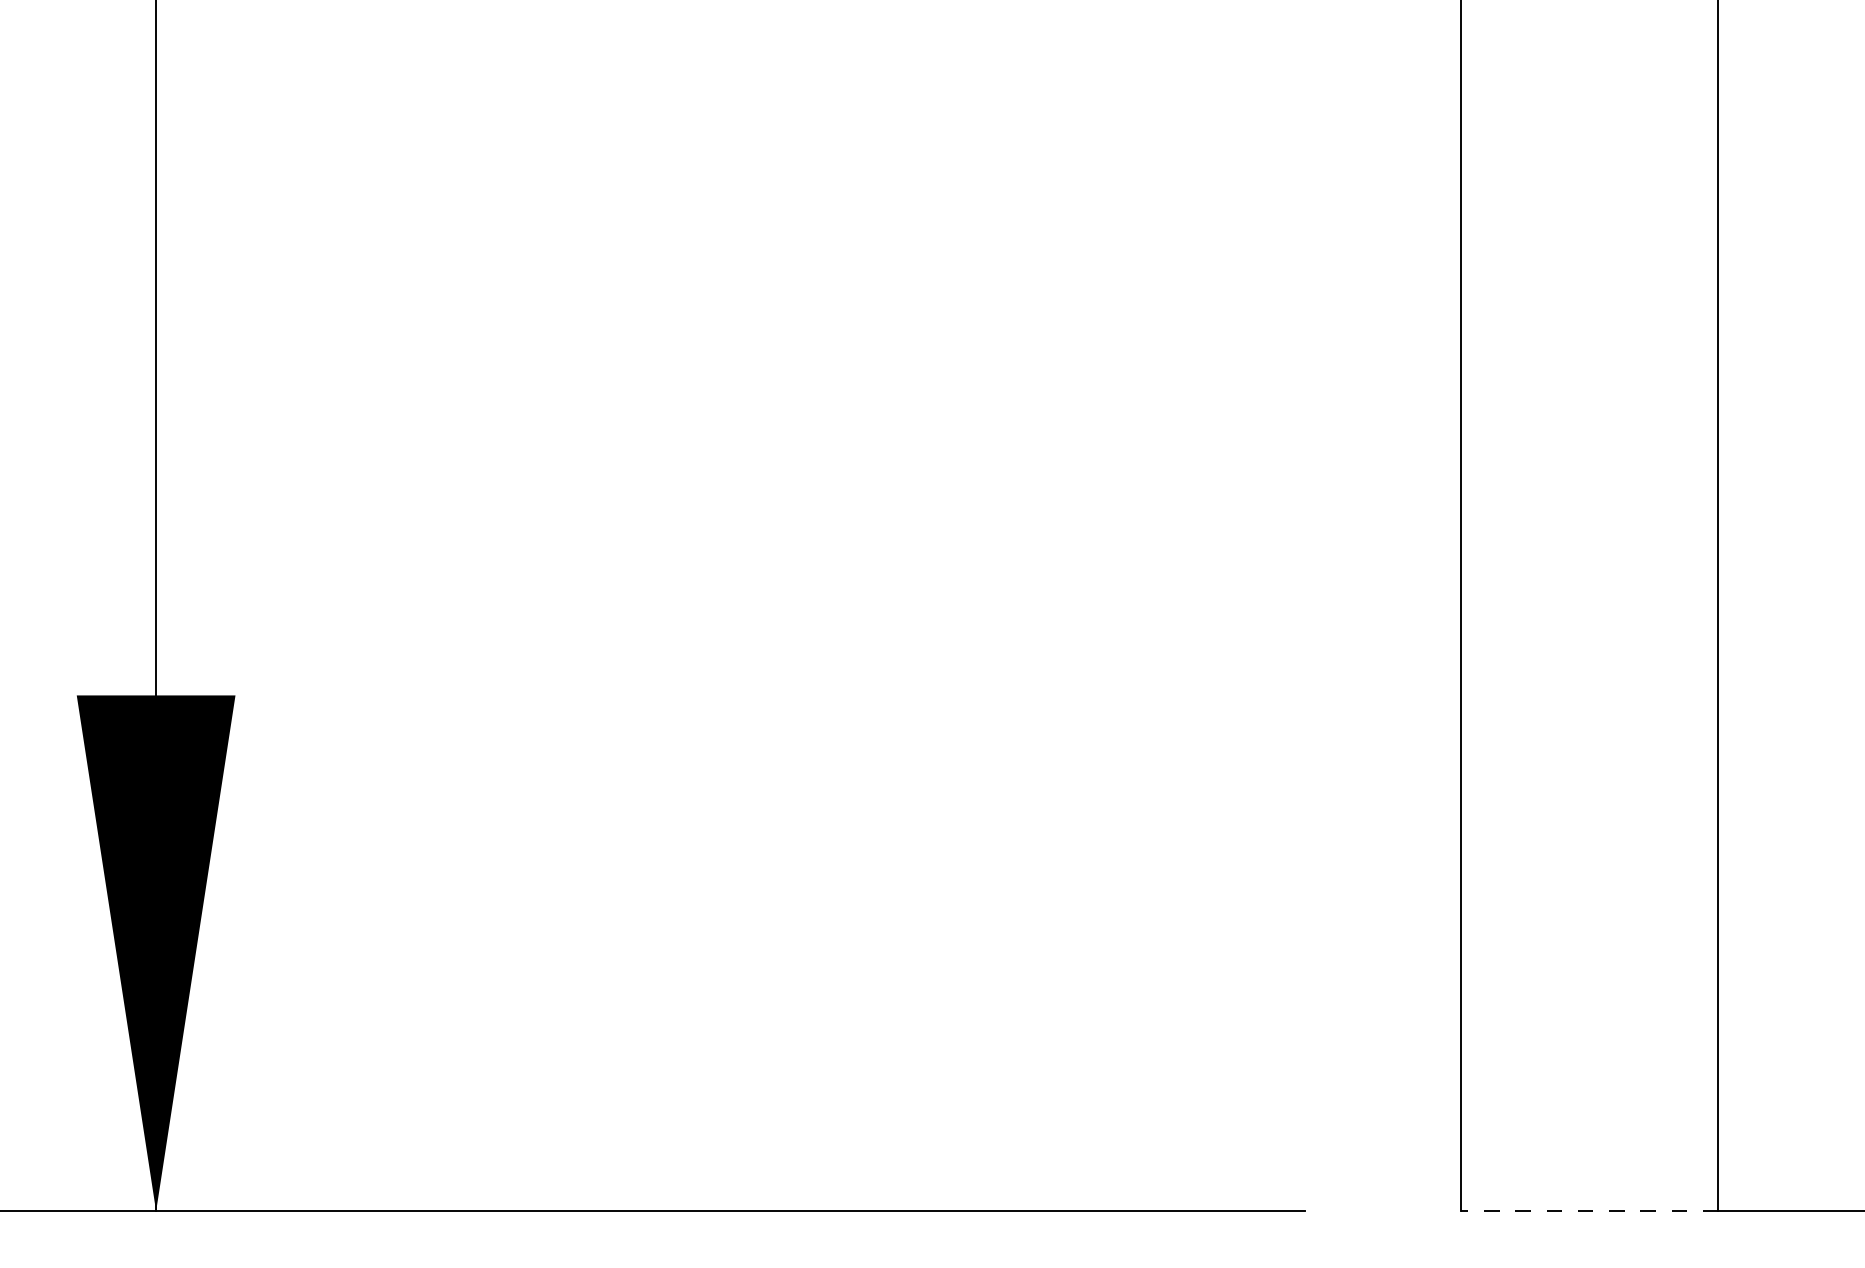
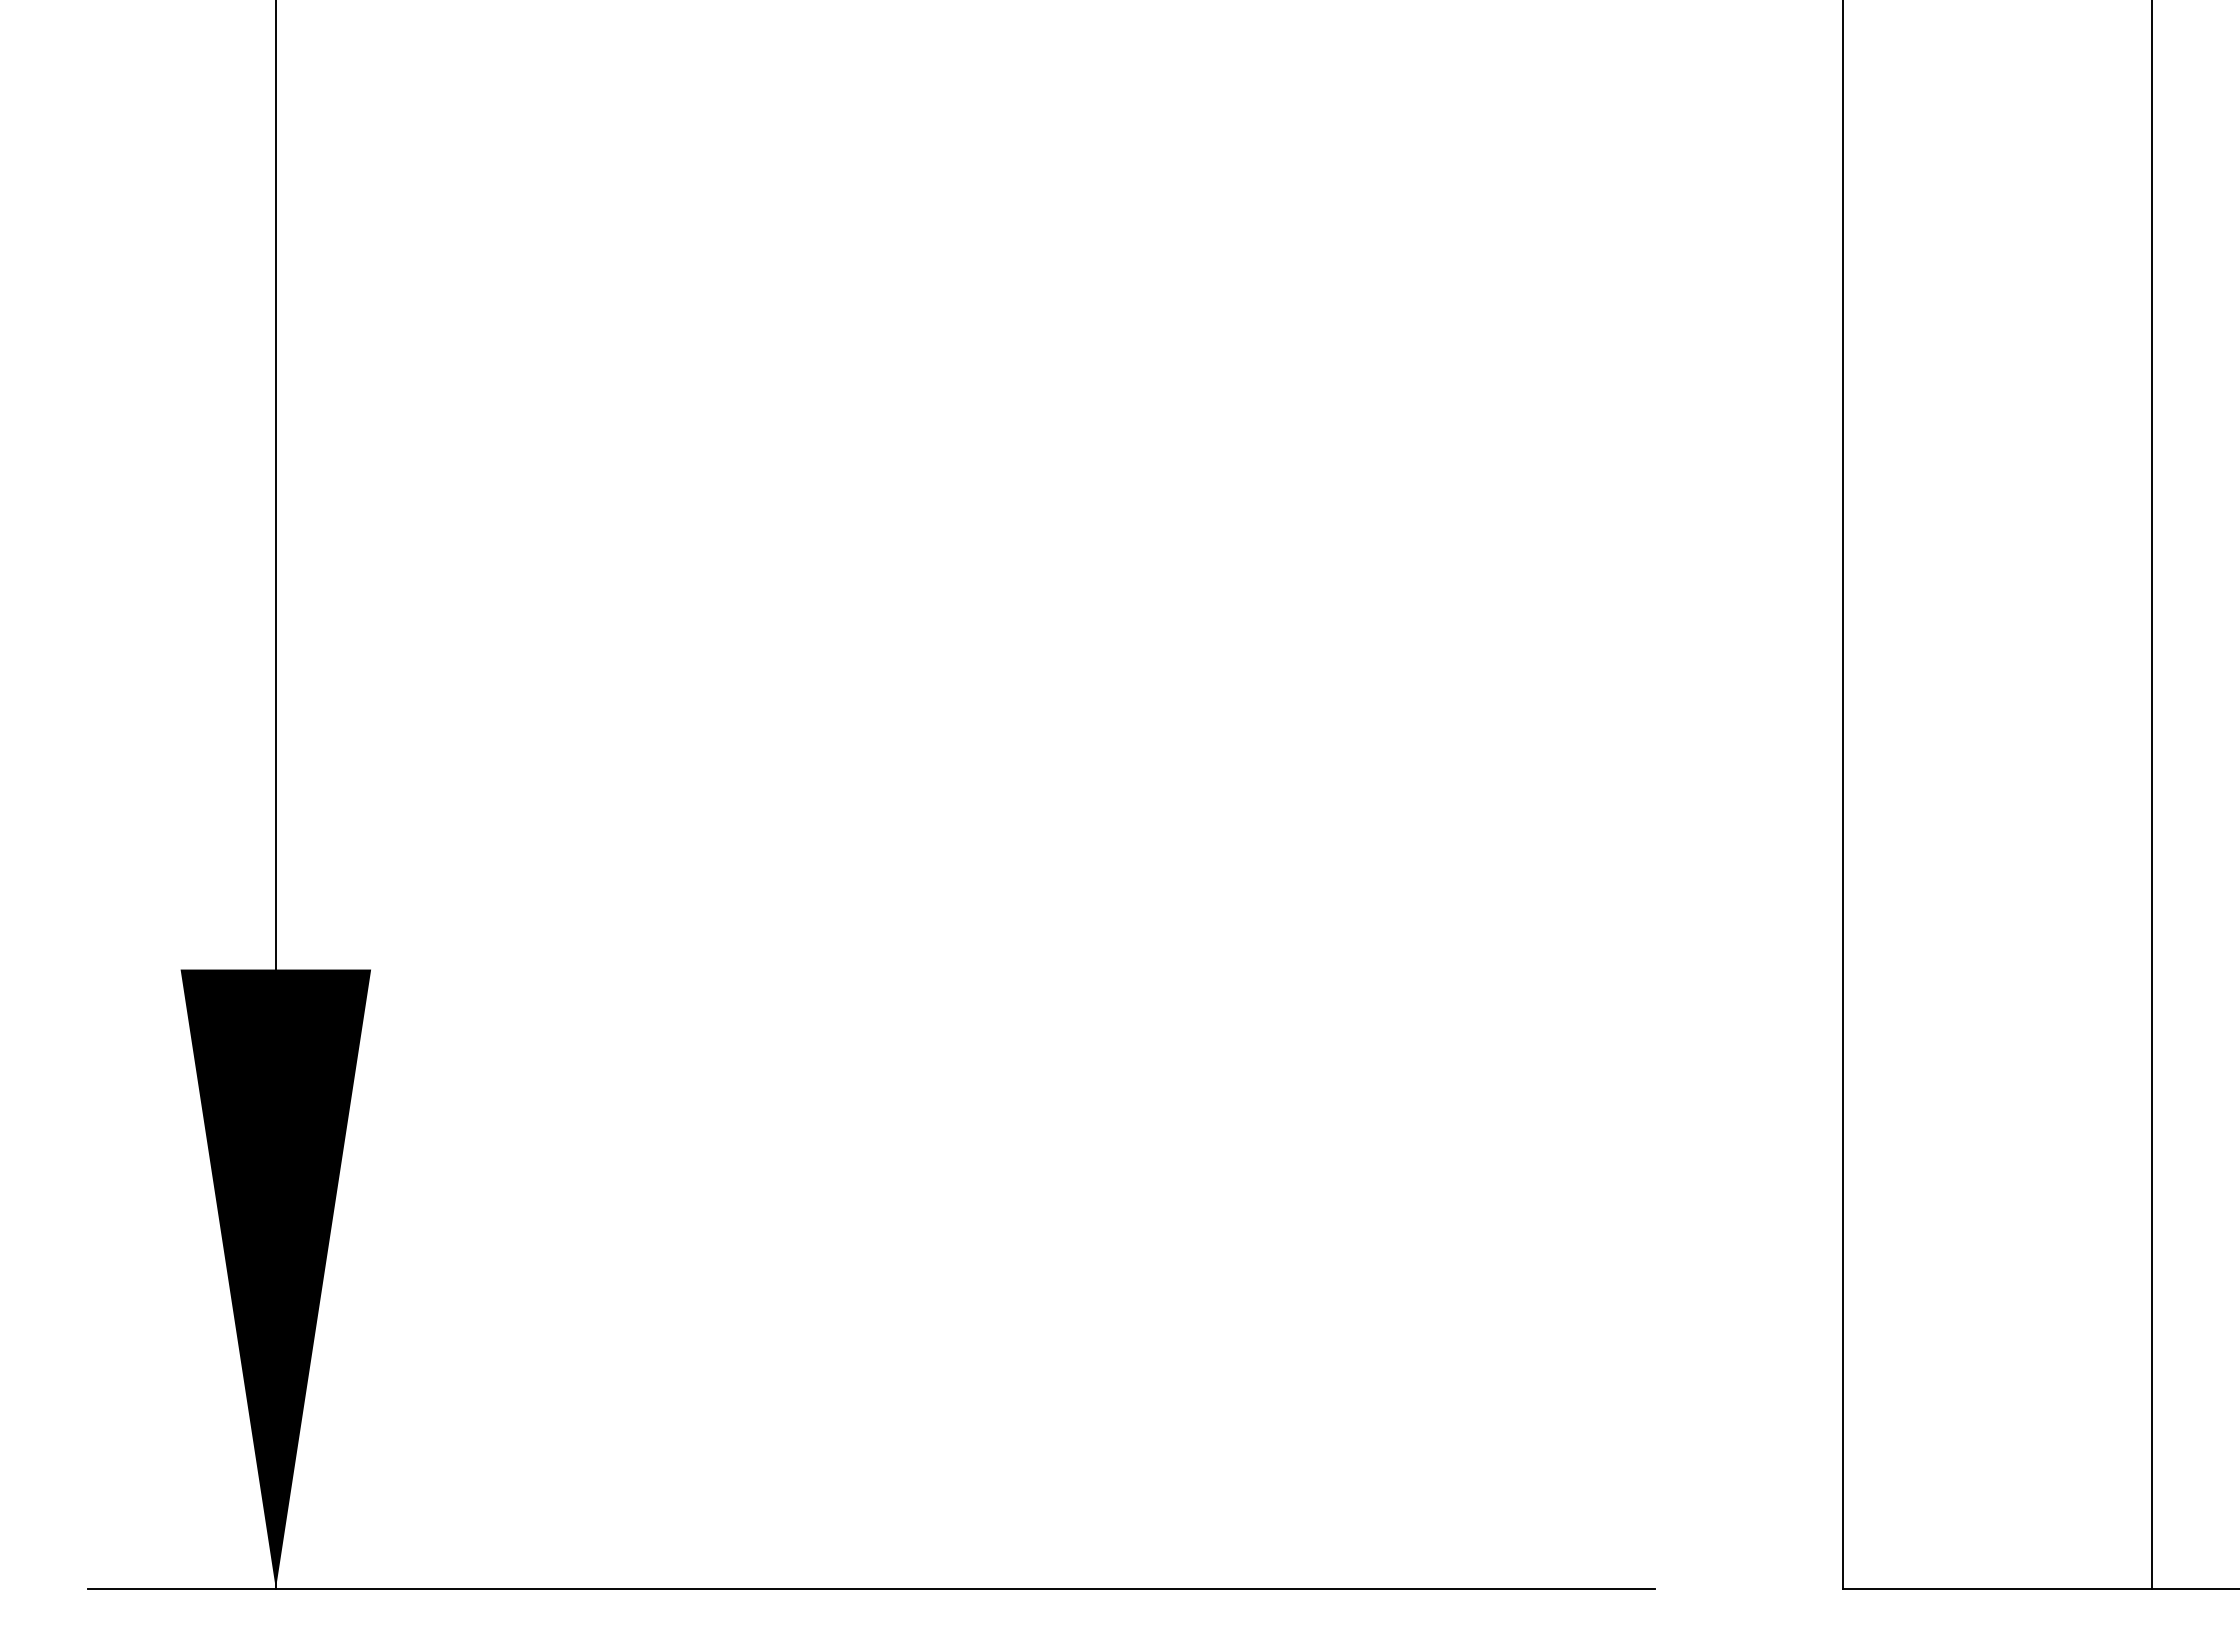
line: (1589, 1211) -> (1996, 1589), dashed -> solid

